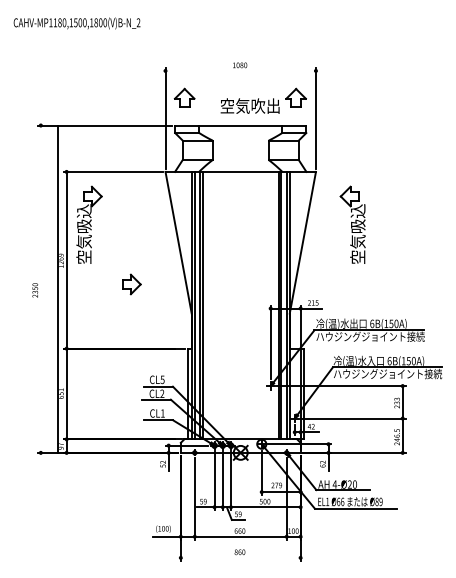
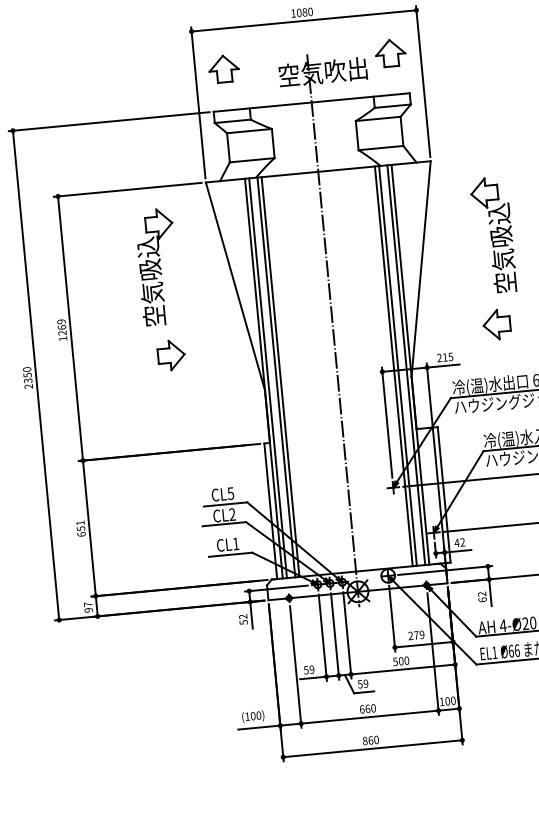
line: (240, 70) -> (303, 20), added
part: (89, 224) -> (157, 266), moved
line: (240, 278) -> (332, 331), added
part: (349, 284) -> (496, 324), added
line: (57, 288) -> (35, 374), moved
line: (240, 557) -> (372, 748), added

